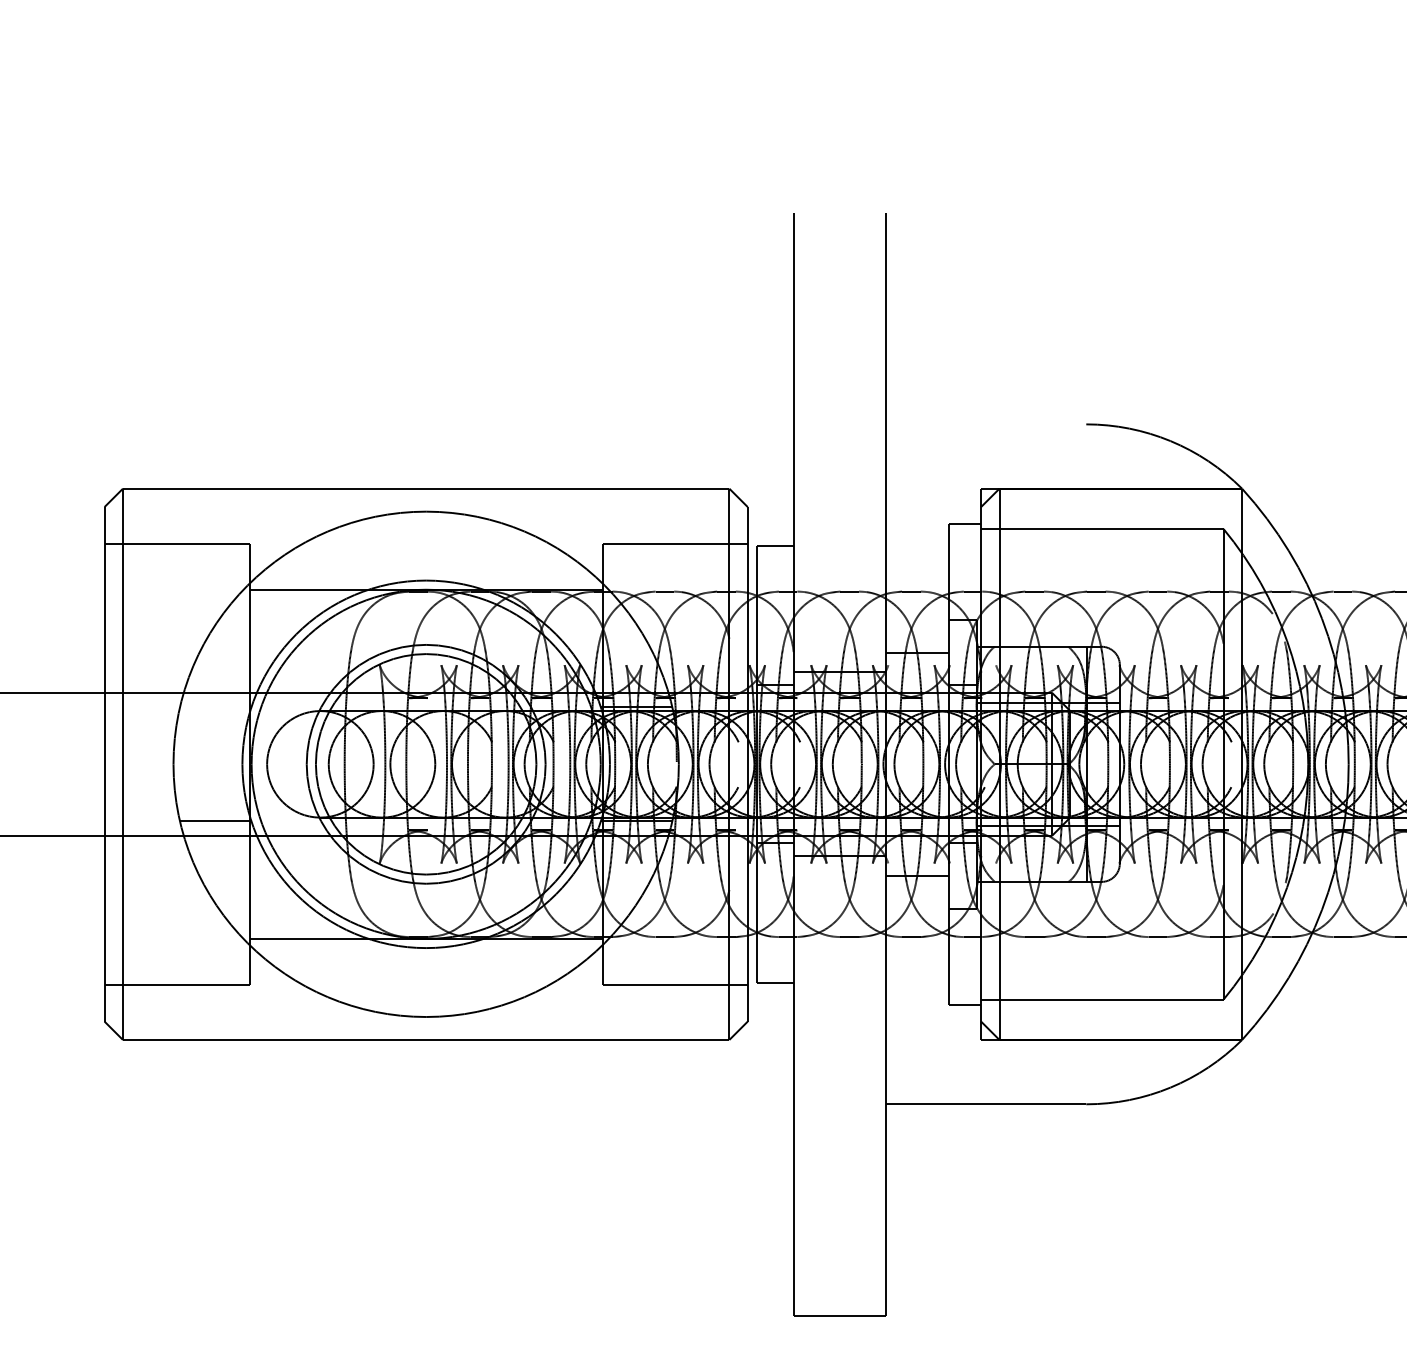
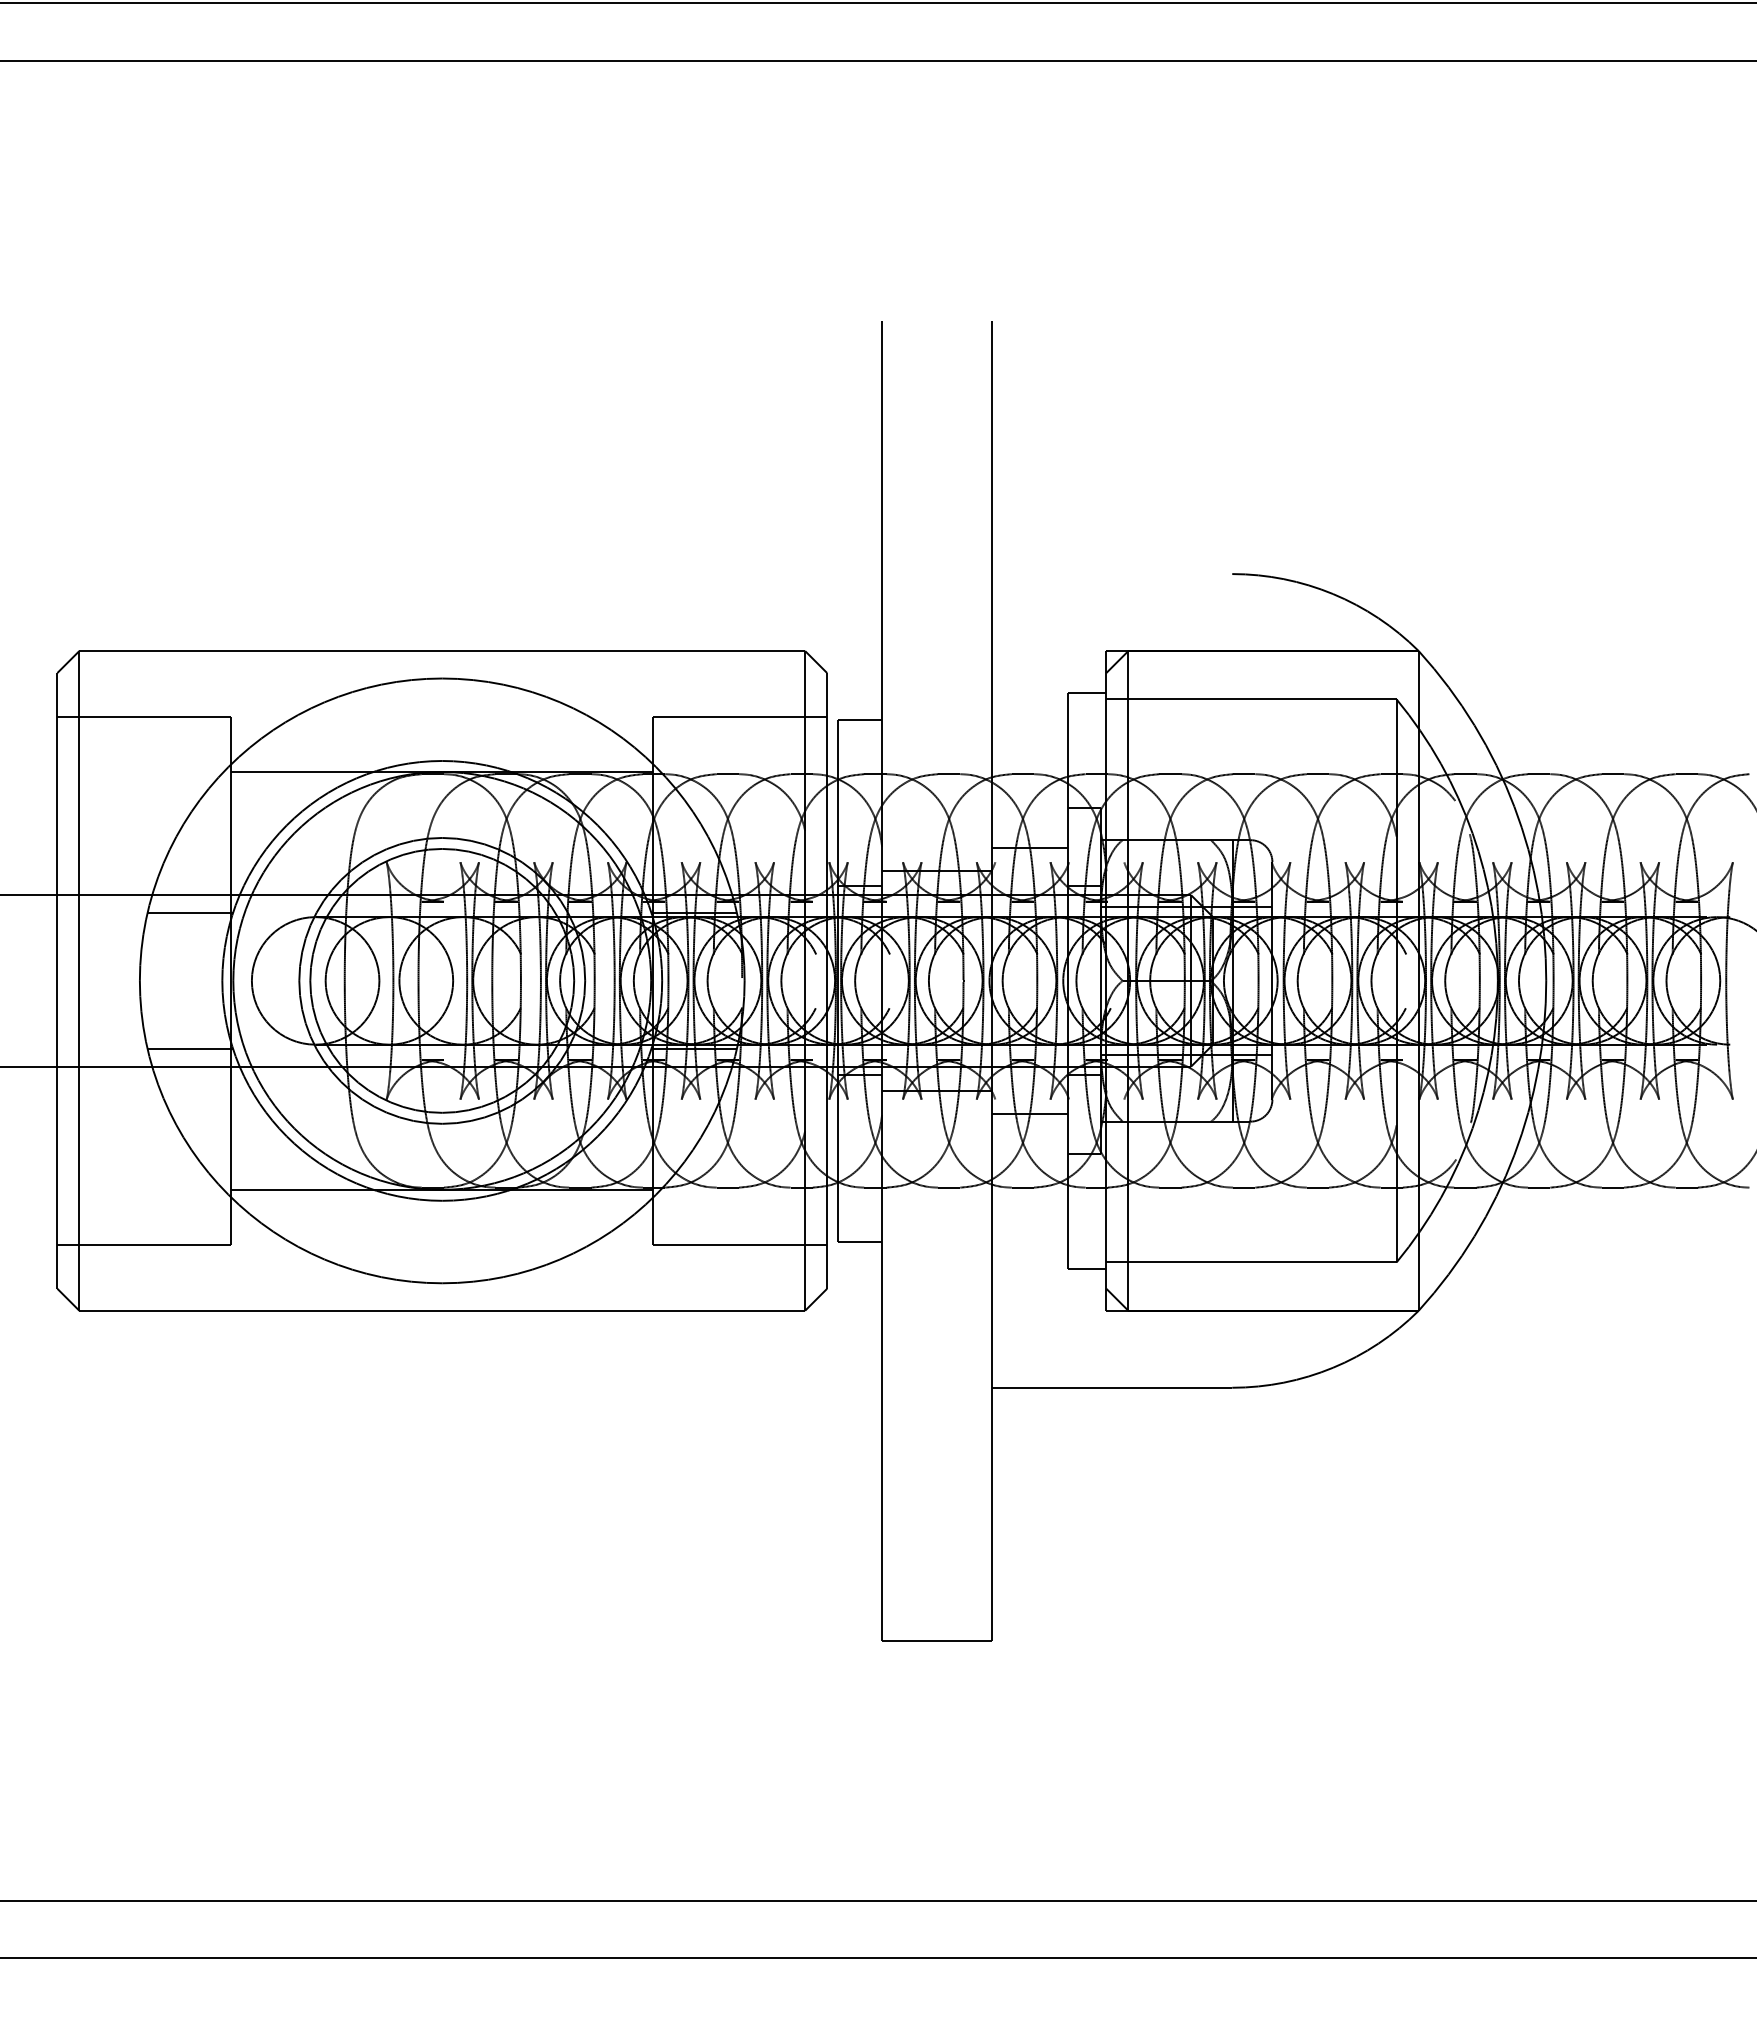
line: (214, 707) -> (189, 912), added

